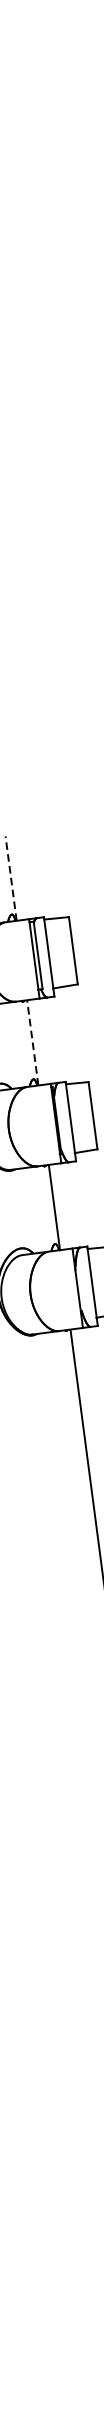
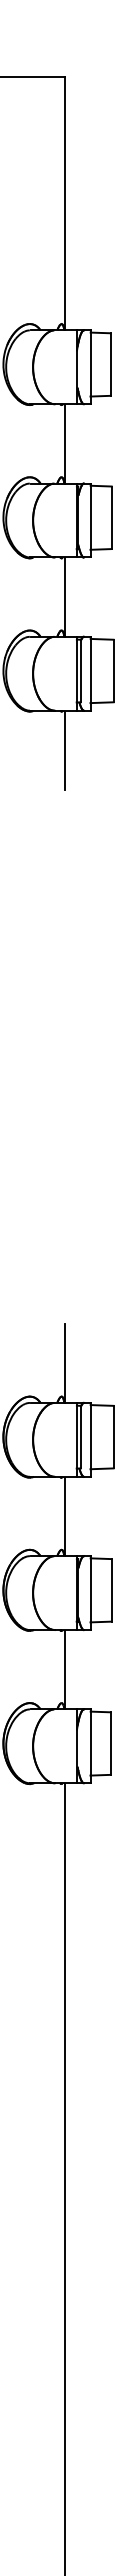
line: (11, 878) -> (65, 1363), dashed -> solid
line: (32, 1042) -> (65, 1516), dashed -> solid

